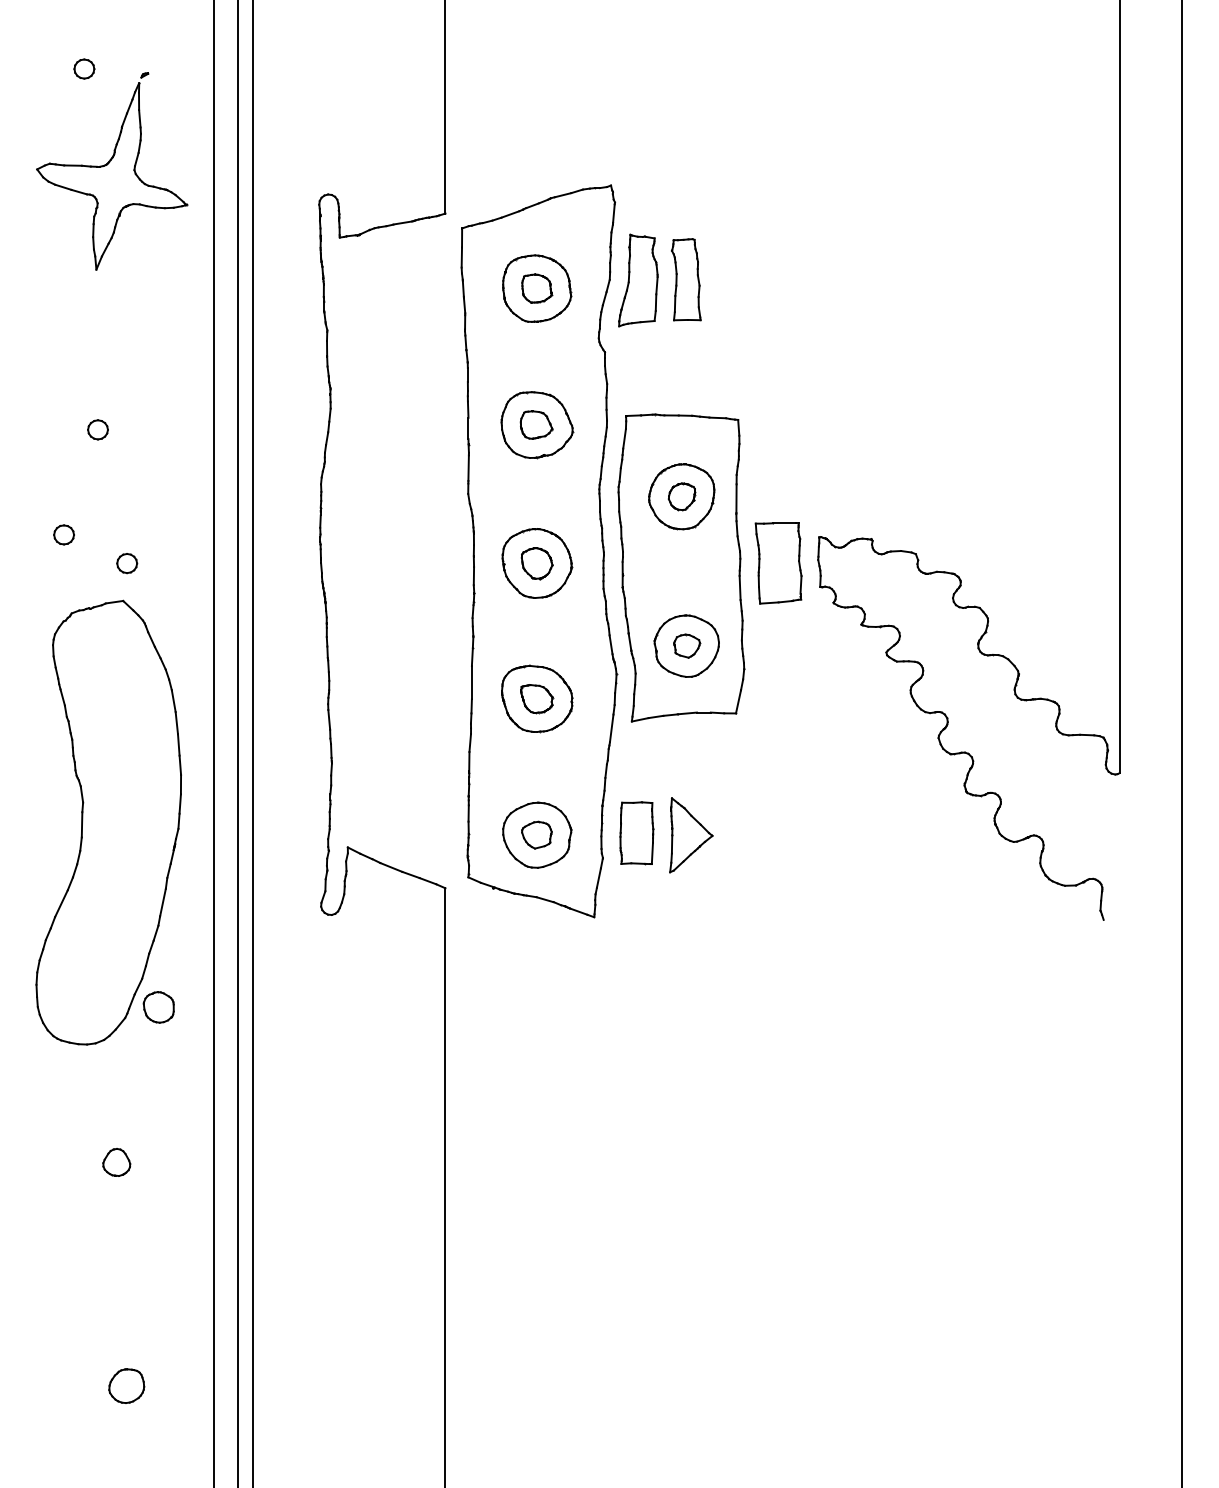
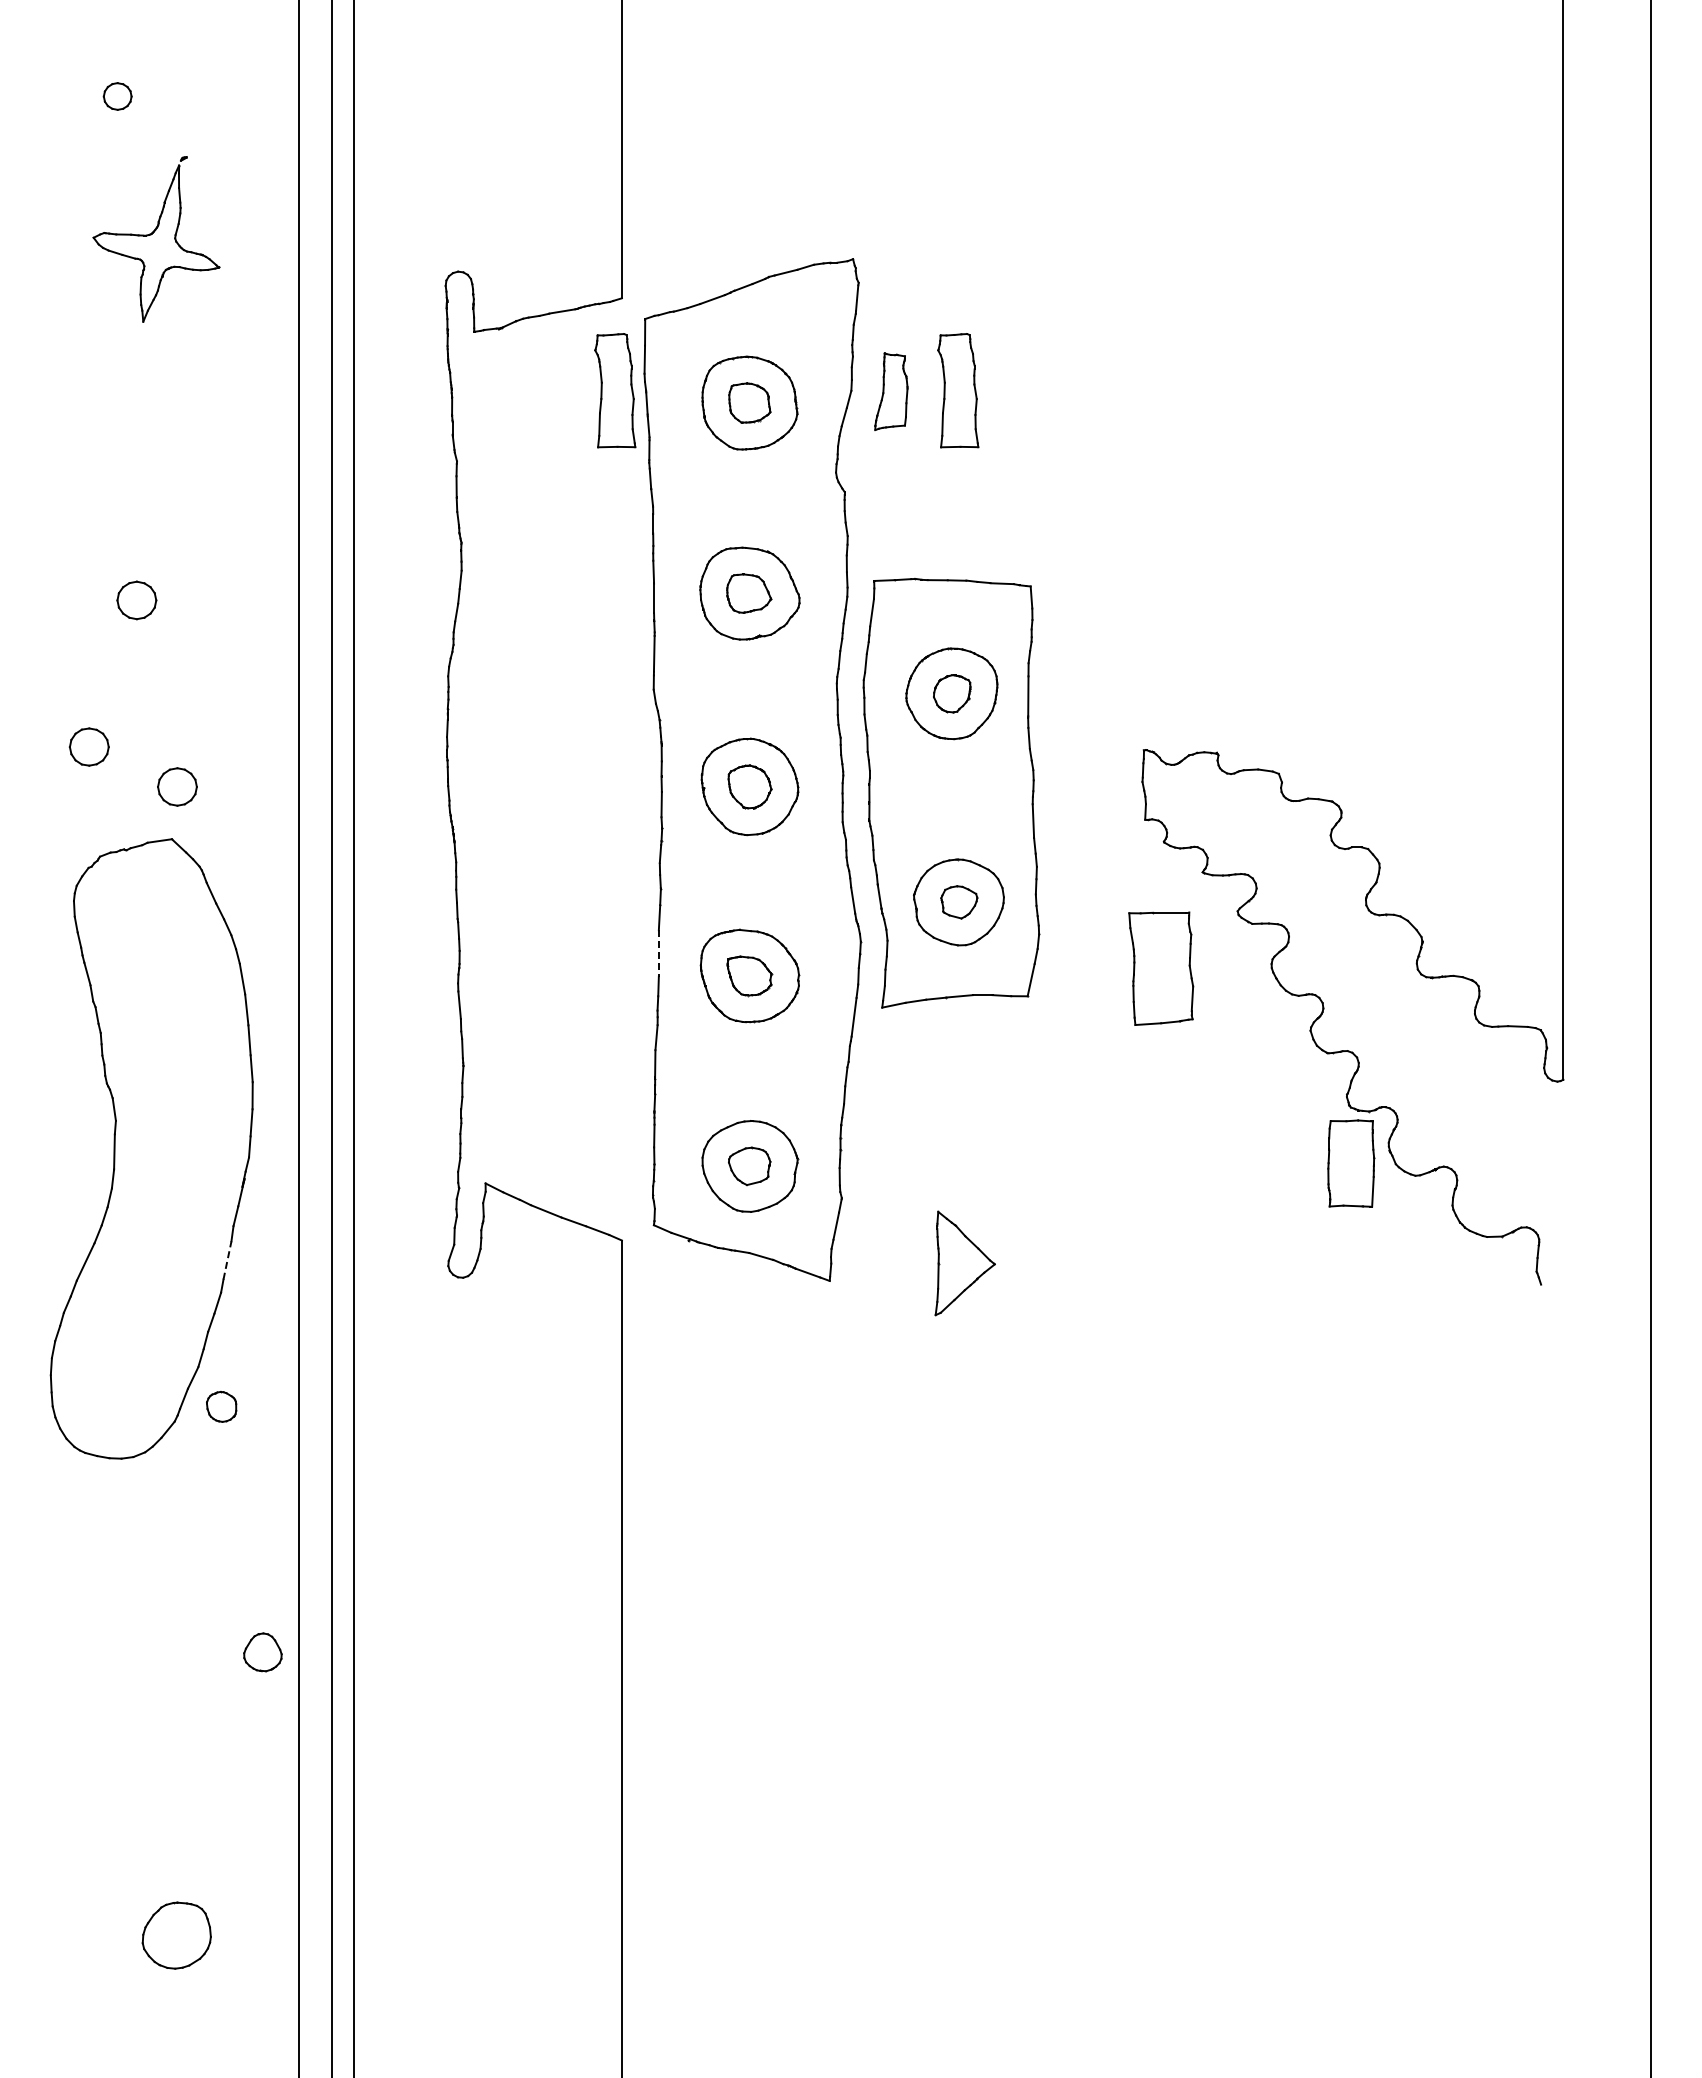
part: (112, 171) -> (156, 239), size x0.6
part: (440, 279) -> (615, 390), added
part: (638, 280) -> (891, 391), size x0.6
part: (97, 429) -> (136, 599), size x1.4
part: (64, 534) -> (89, 746), size x1.4
part: (127, 563) -> (177, 786), size x1.4
part: (778, 563) -> (1161, 968), moved
line: (471, 683) -> (658, 954), solid -> dashed
part: (637, 833) -> (1351, 1163), moved
part: (690, 835) -> (964, 1263), moved
line: (163, 902) -> (227, 1260), solid -> dashed
part: (158, 1007) -> (221, 1406), size x0.7
part: (116, 1162) -> (262, 1652), moved
part: (126, 1385) -> (176, 1935), size x1.4

